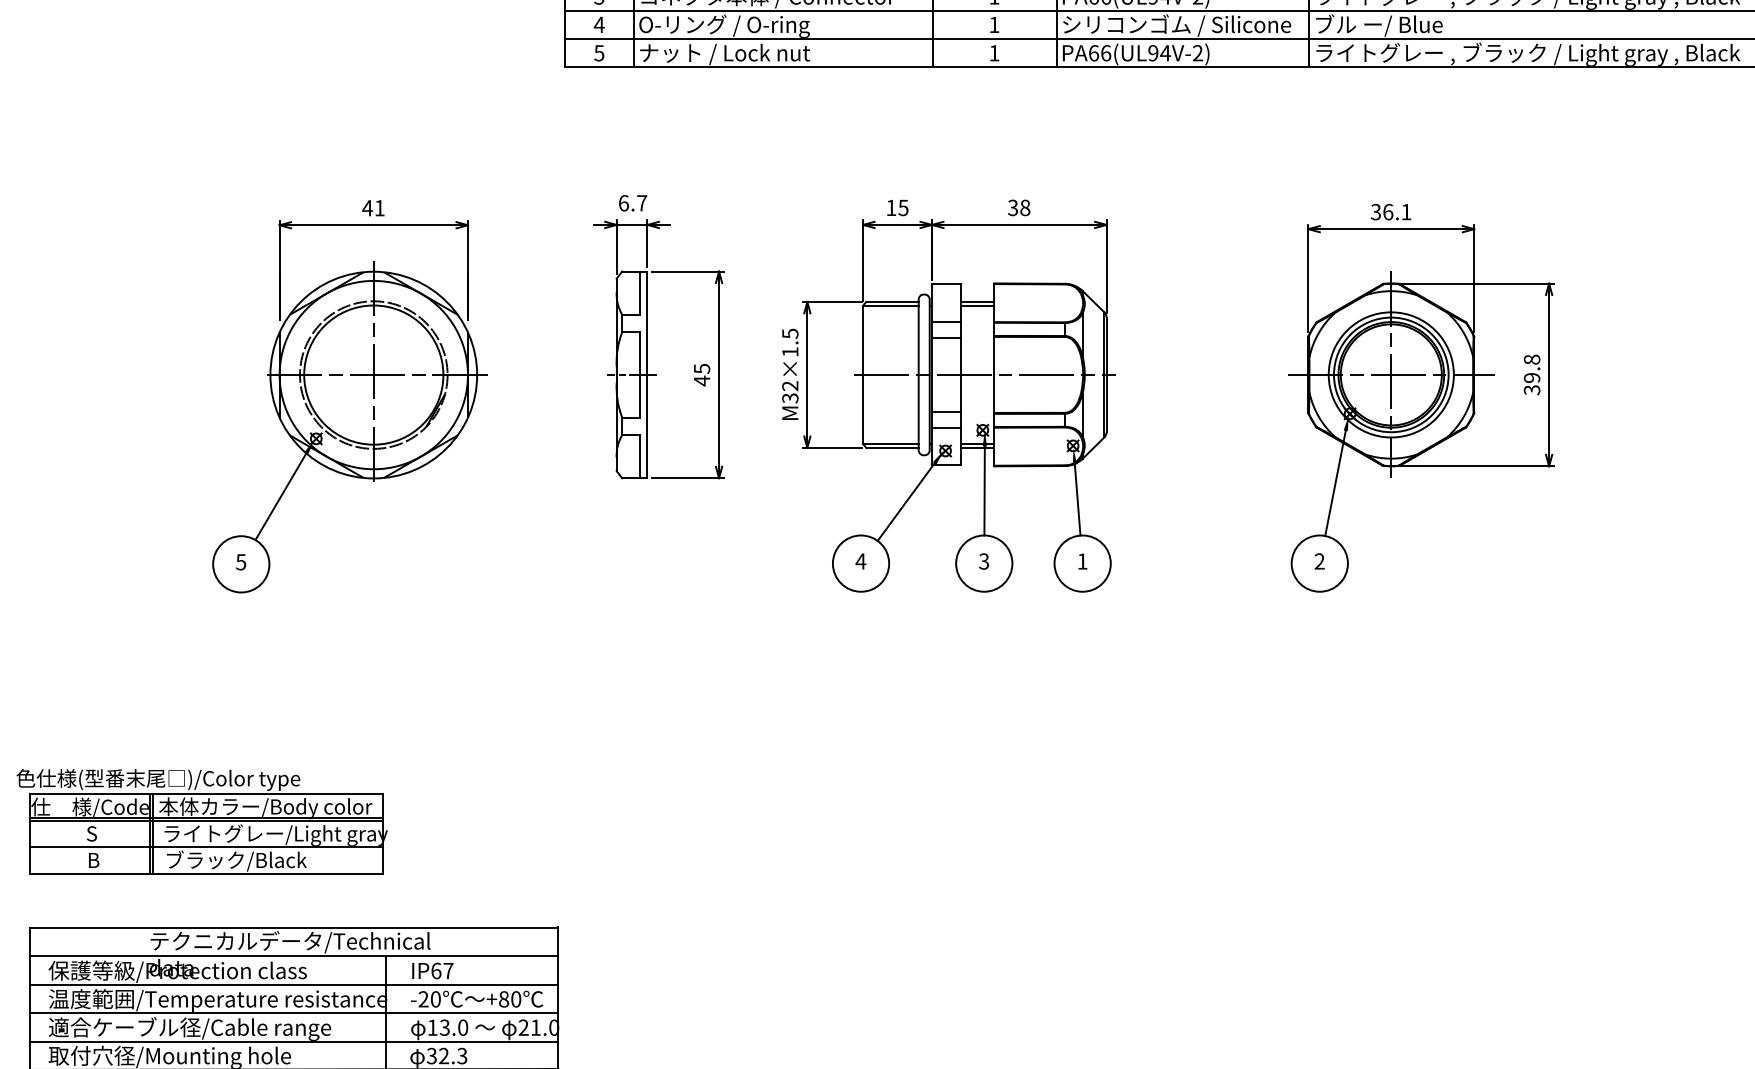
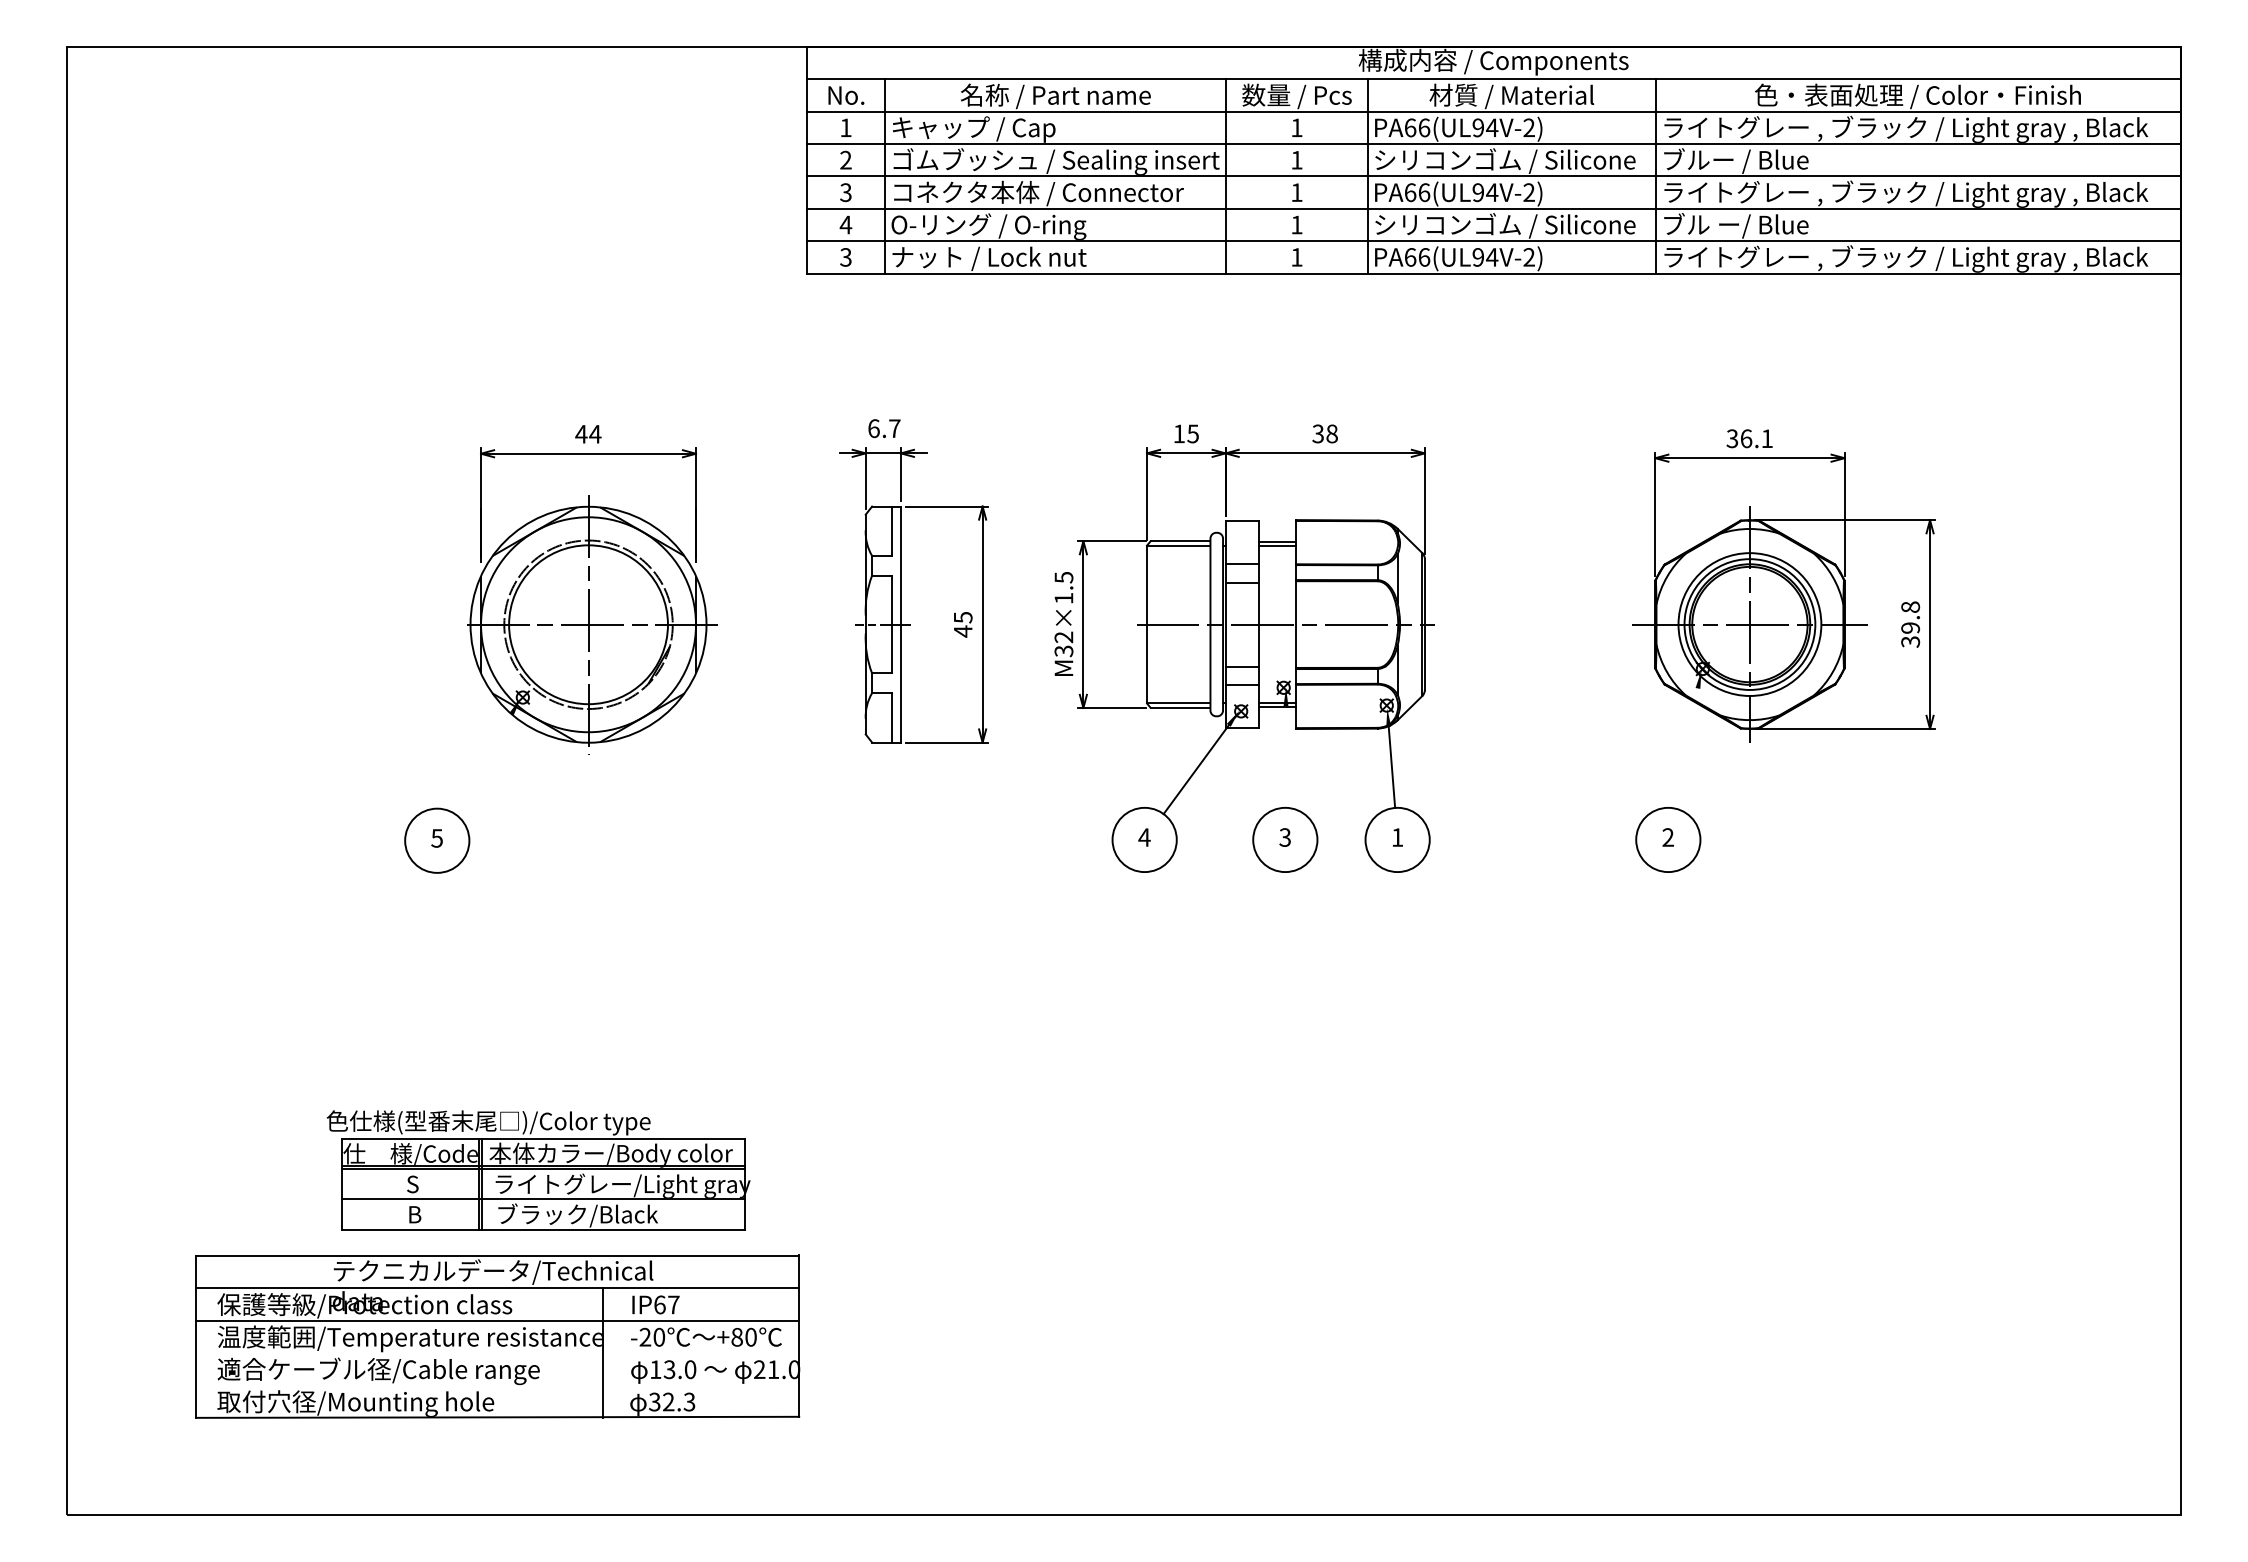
text: (598, 53) -> (845, 257), 5 -> 3
text: (379, 208) -> (595, 434), 41 -> 44
line: (1334, 483) -> (1685, 748), removed
line: (984, 490) -> (1285, 756), removed
line: (280, 496) -> (482, 763), removed
part: (202, 821) -> (538, 1170), moved
line: (294, 1013) -> (497, 1353), removed
line: (294, 1041) -> (497, 1385), removed

